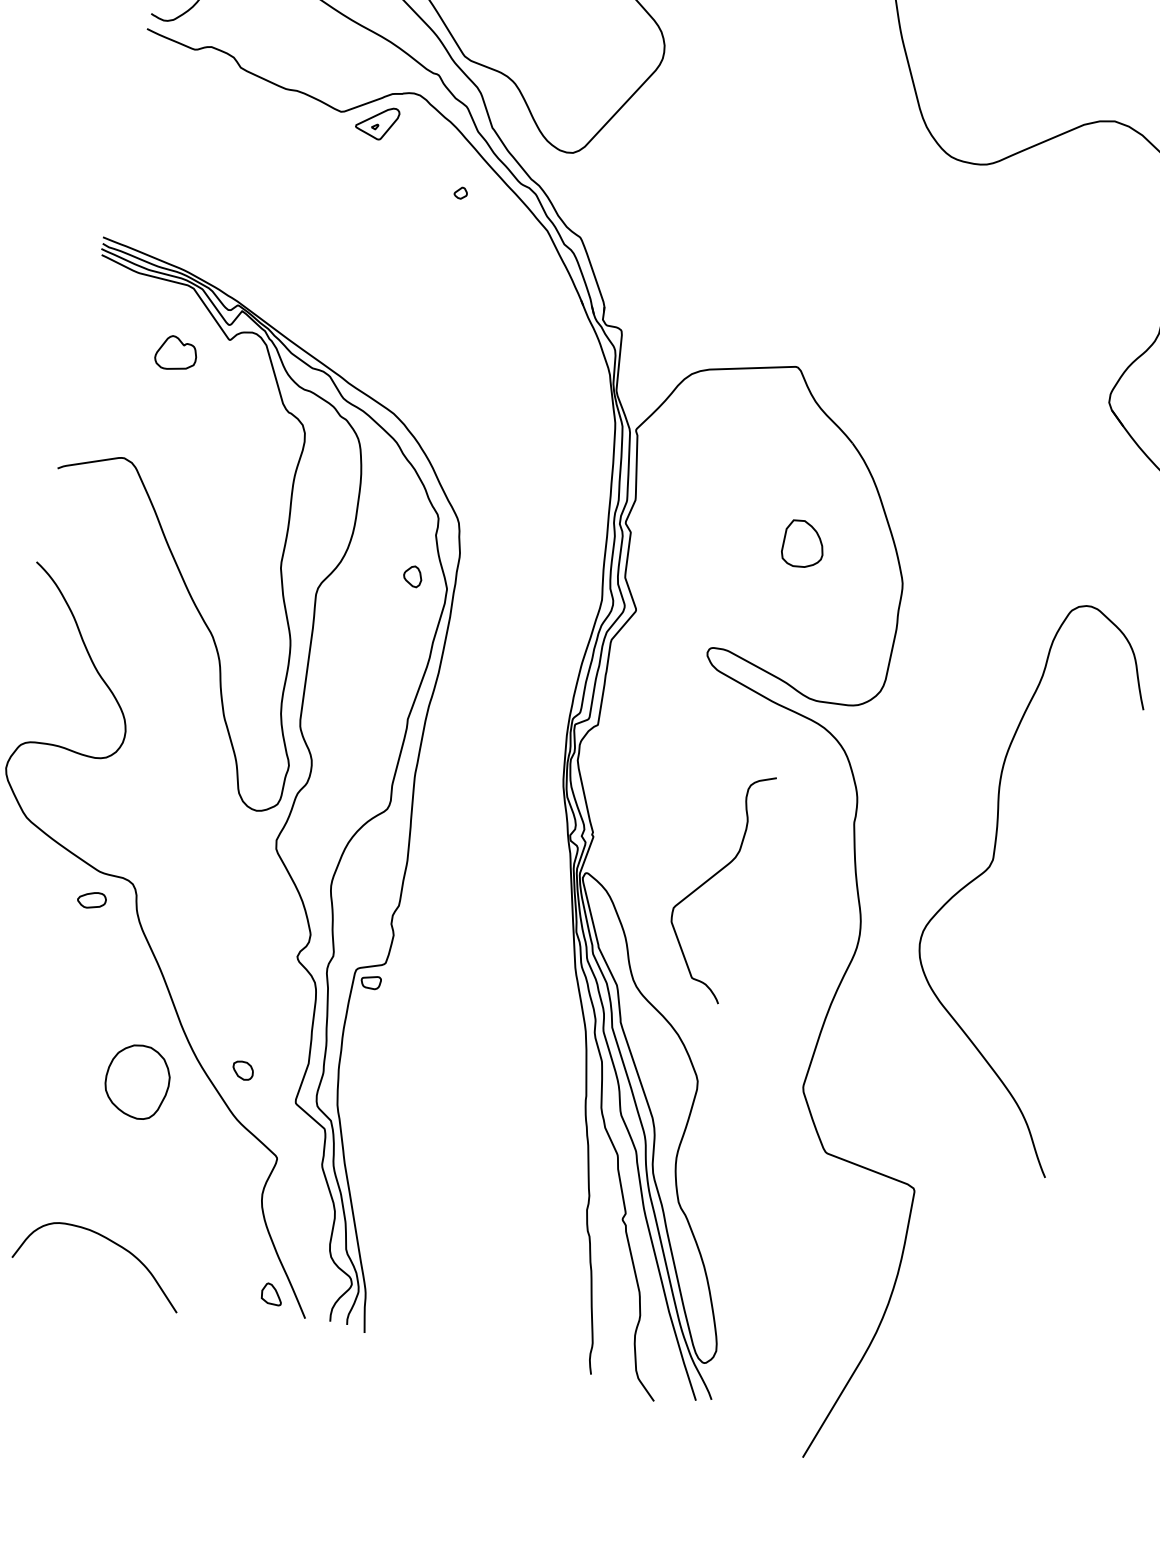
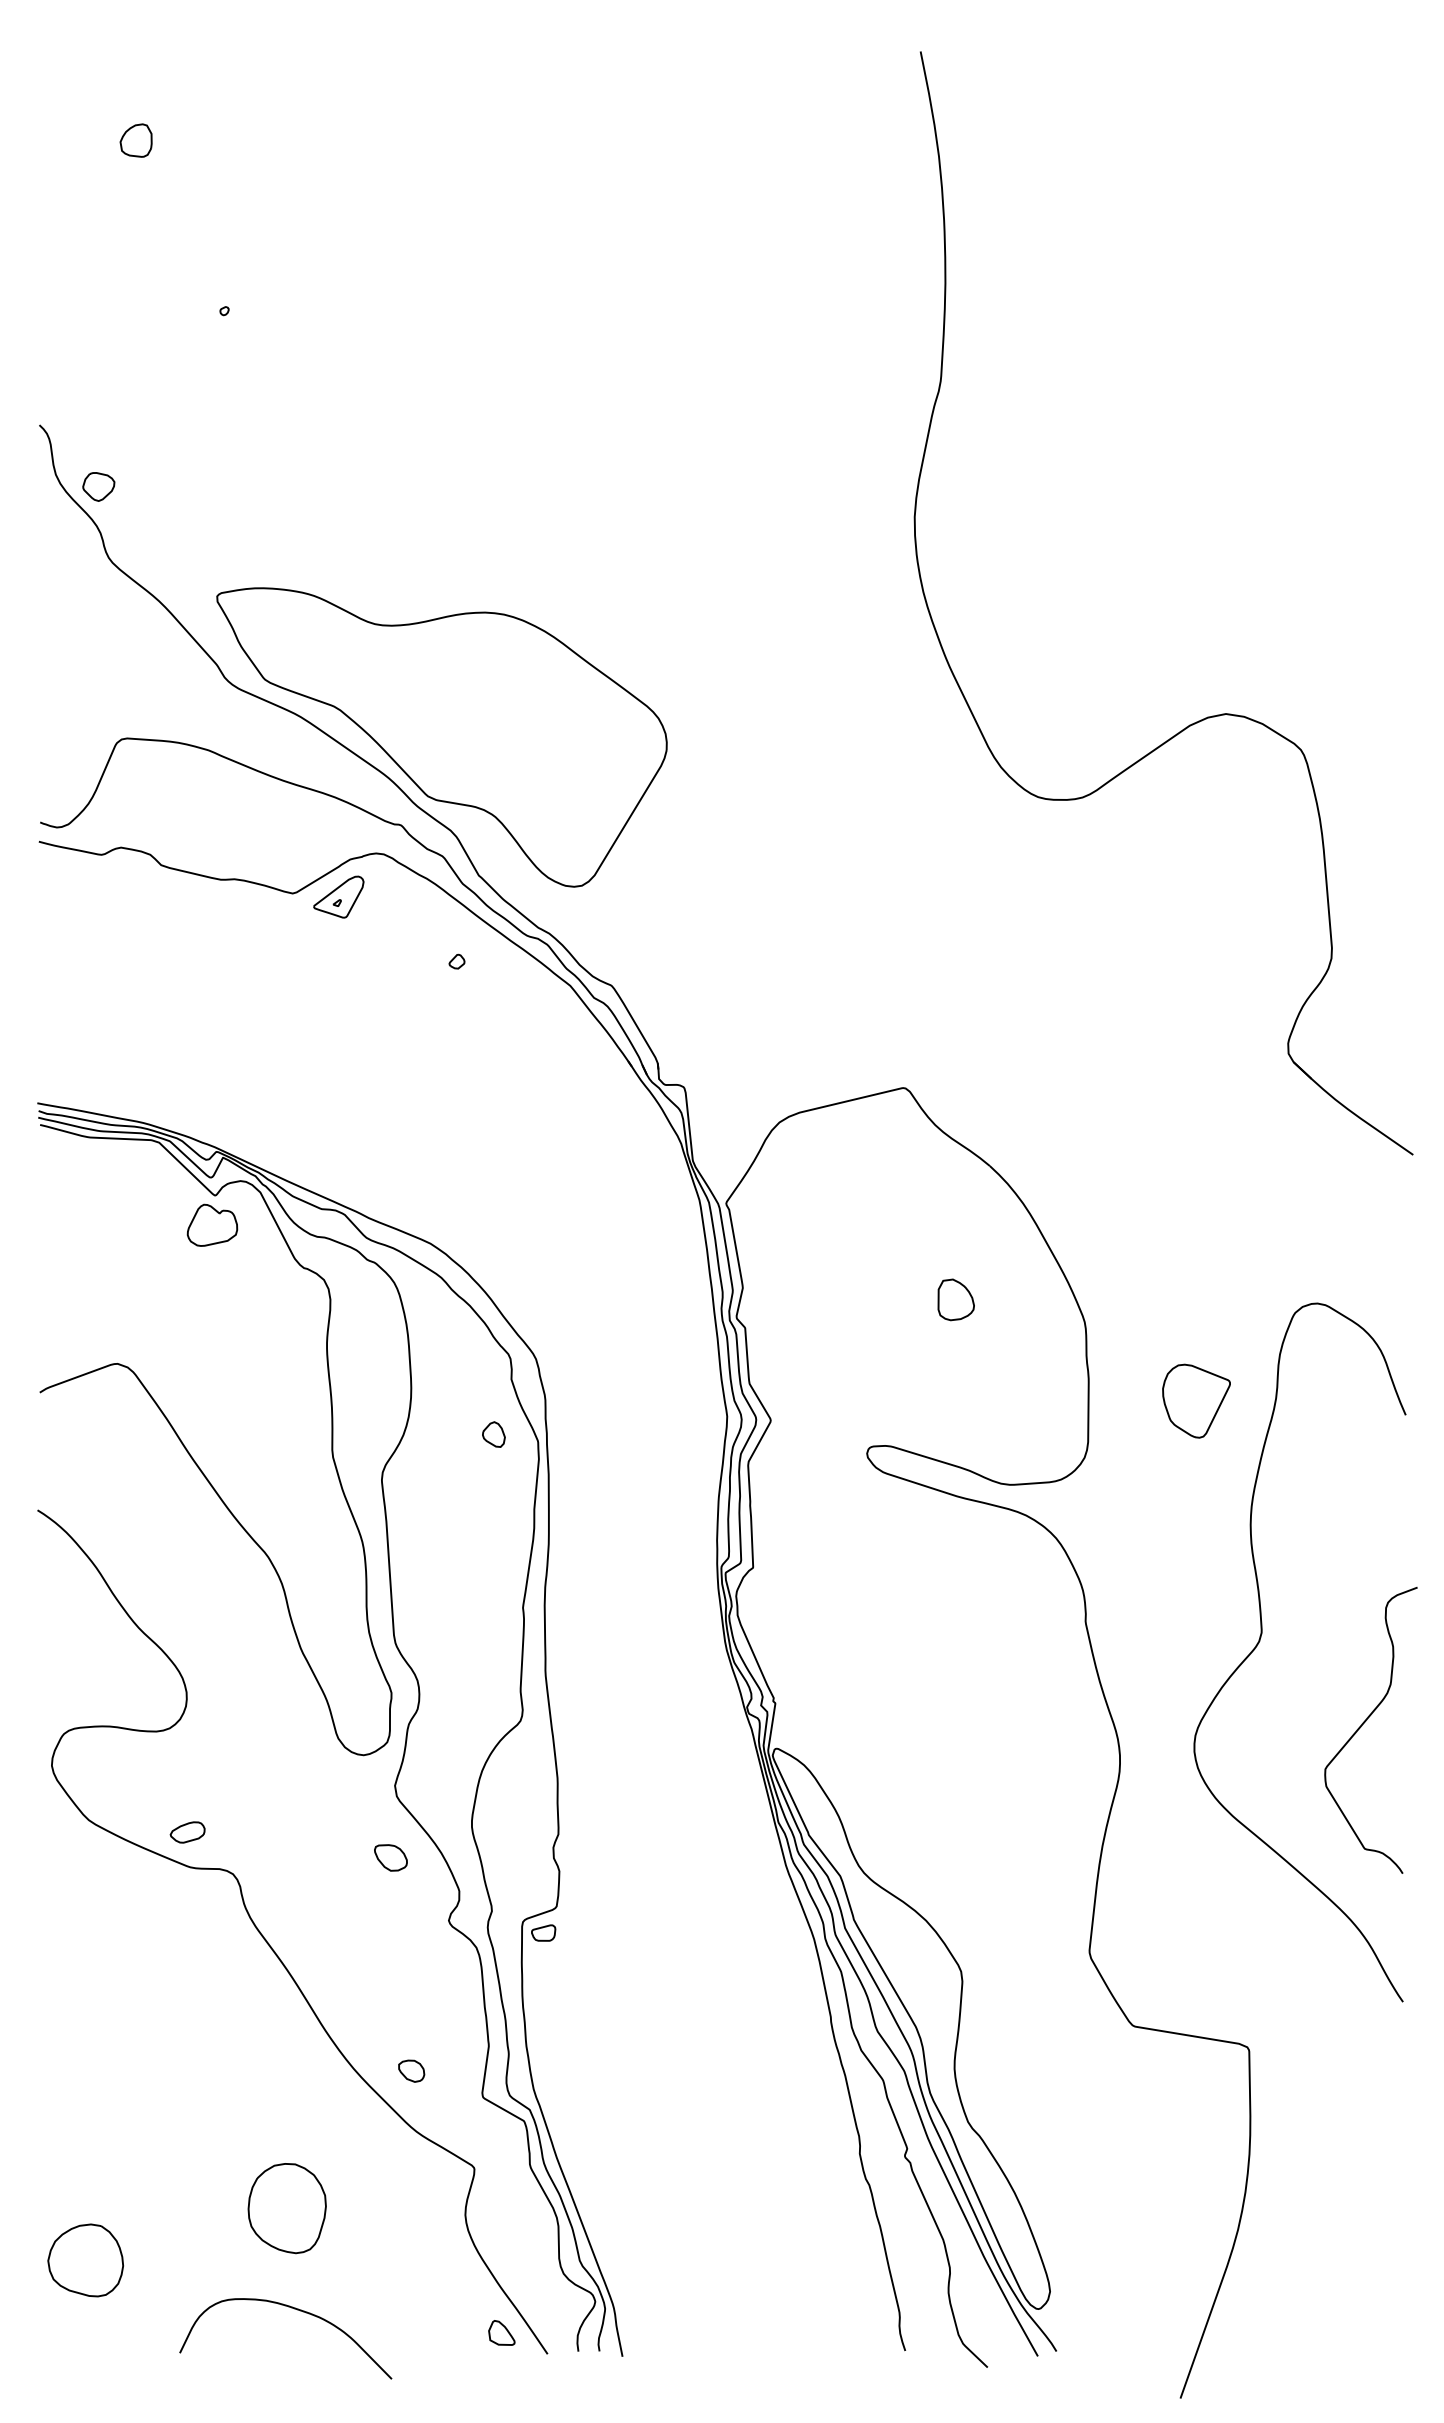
part: (176, 353) -> (212, 1224), moved
part: (803, 544) -> (955, 1299), size x0.71
part: (978, 664) -> (1196, 1400), added
curve: (712, 877) -> (1364, 1723), moved
part: (261, 896) -> (390, 1857), added
part: (91, 900) -> (187, 1832), moved
part: (136, 1081) -> (286, 2208), moved

